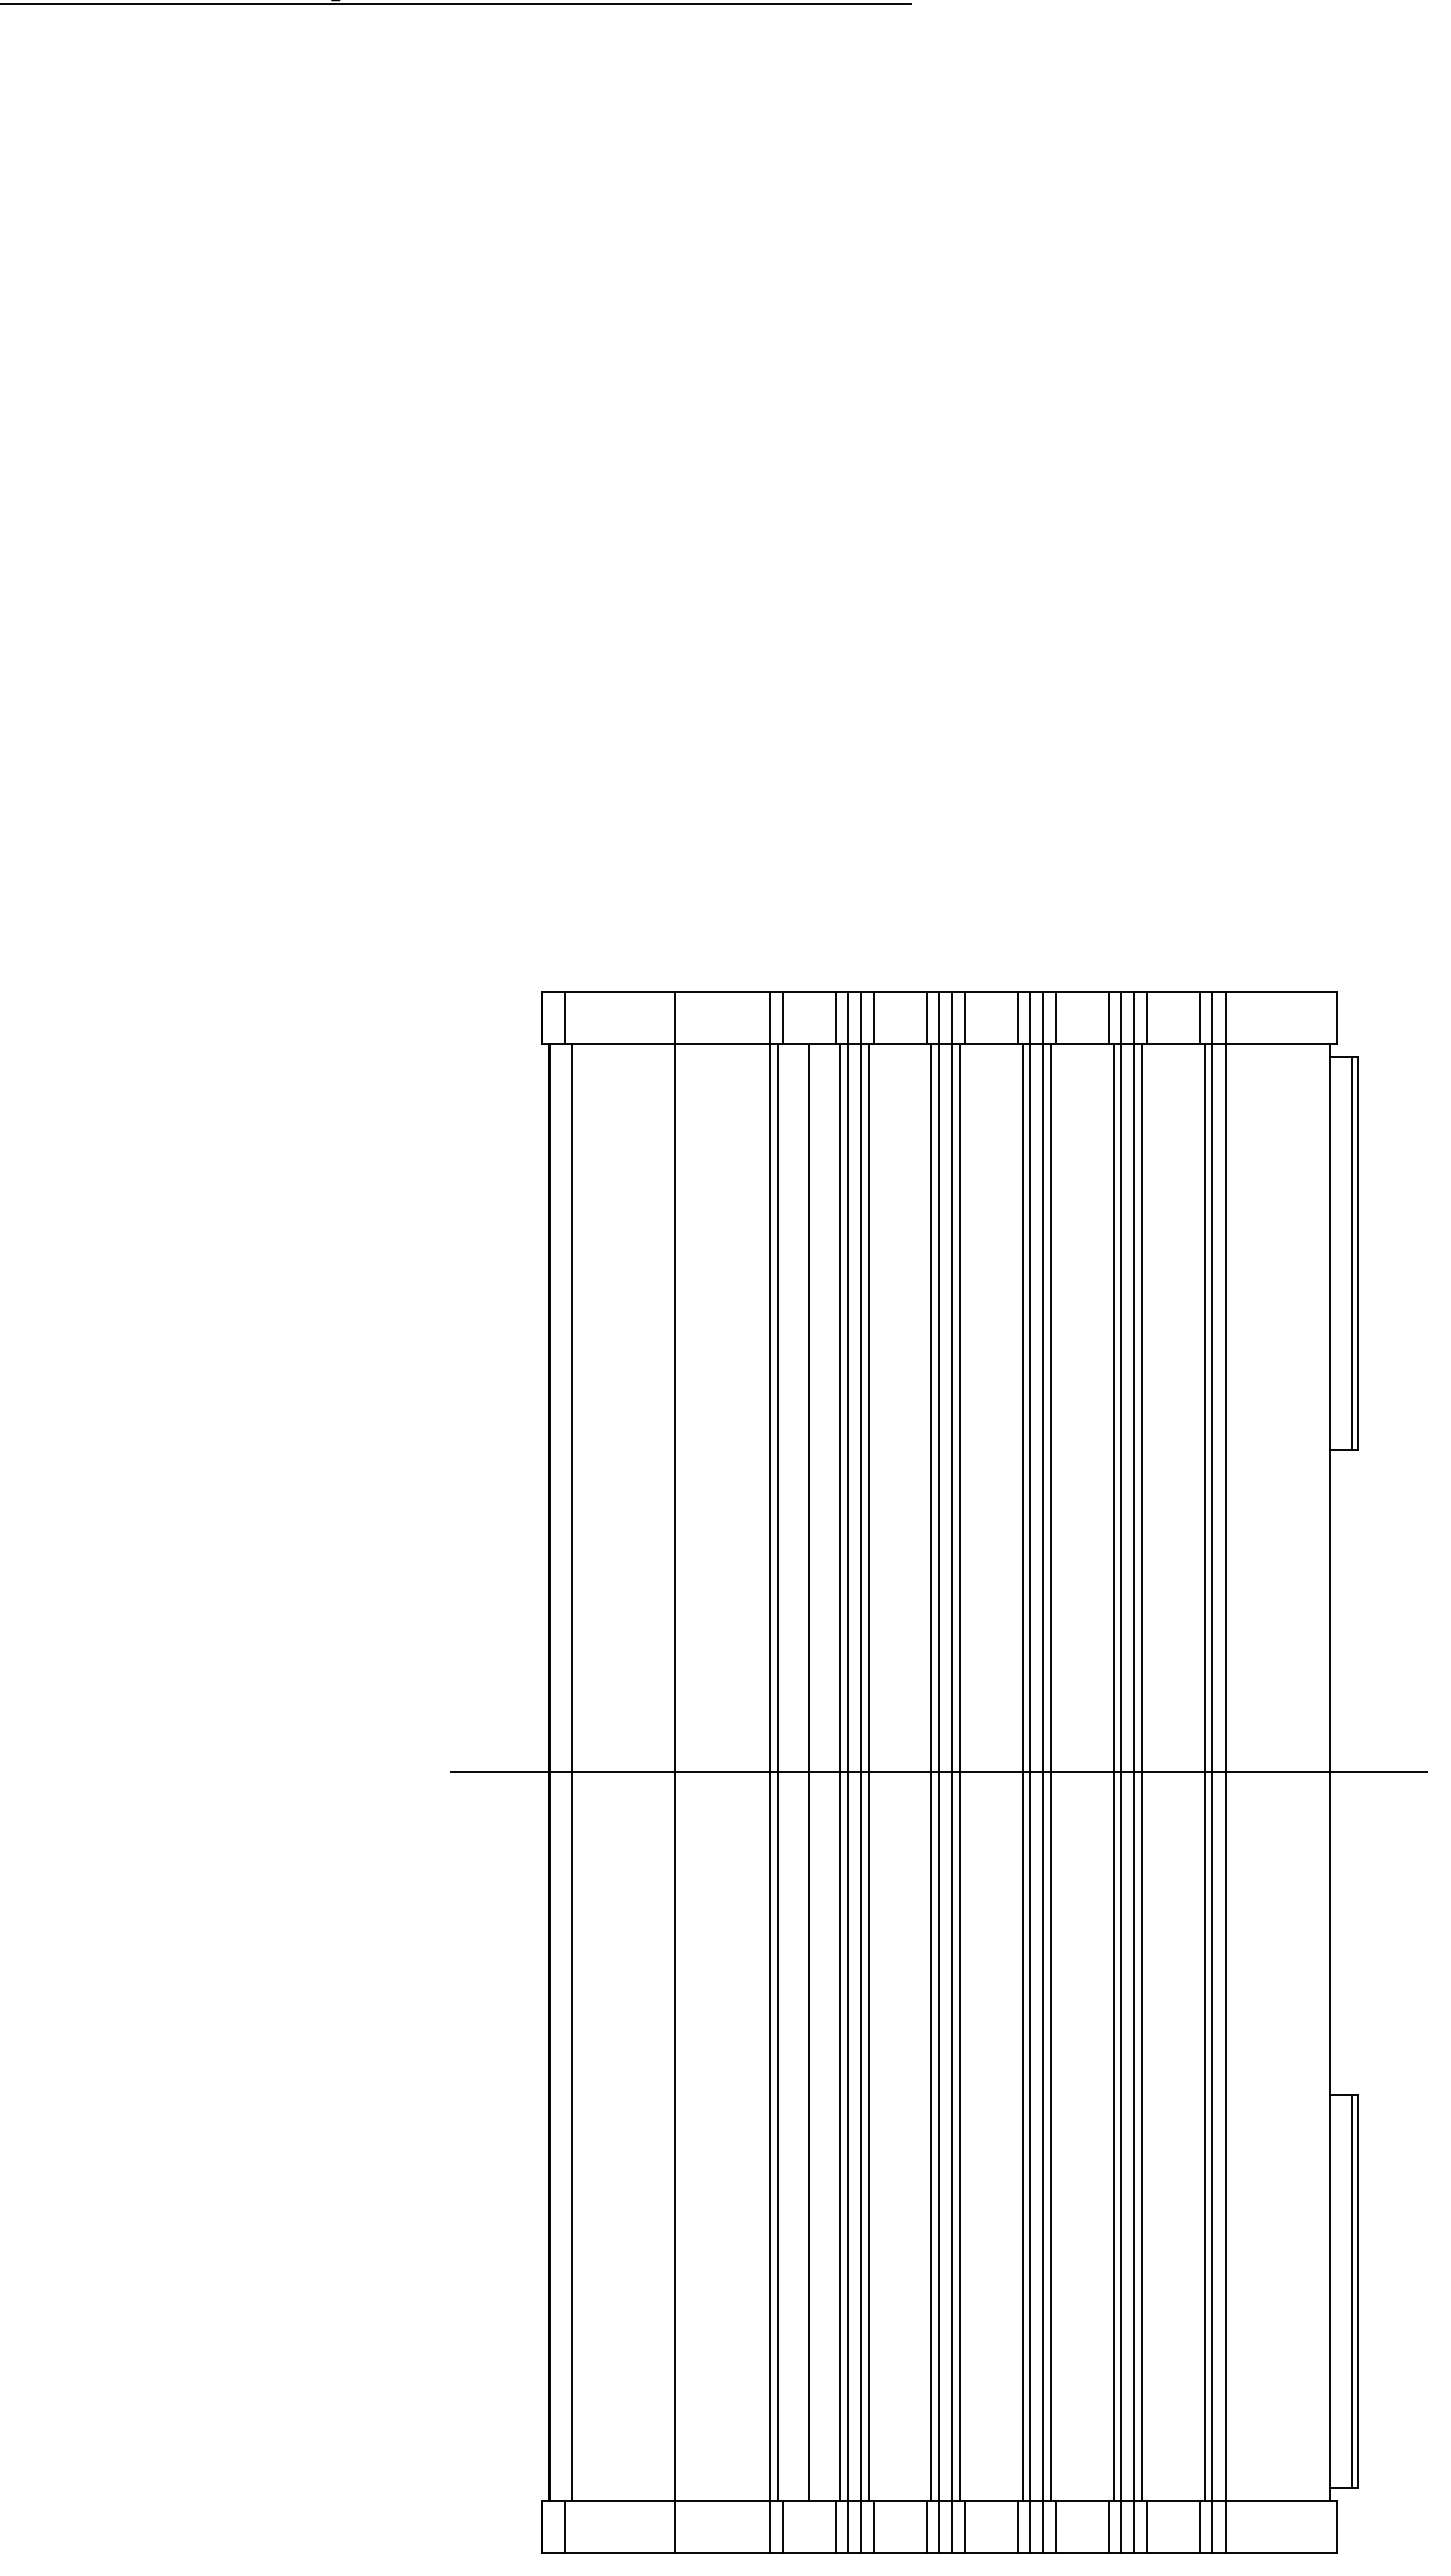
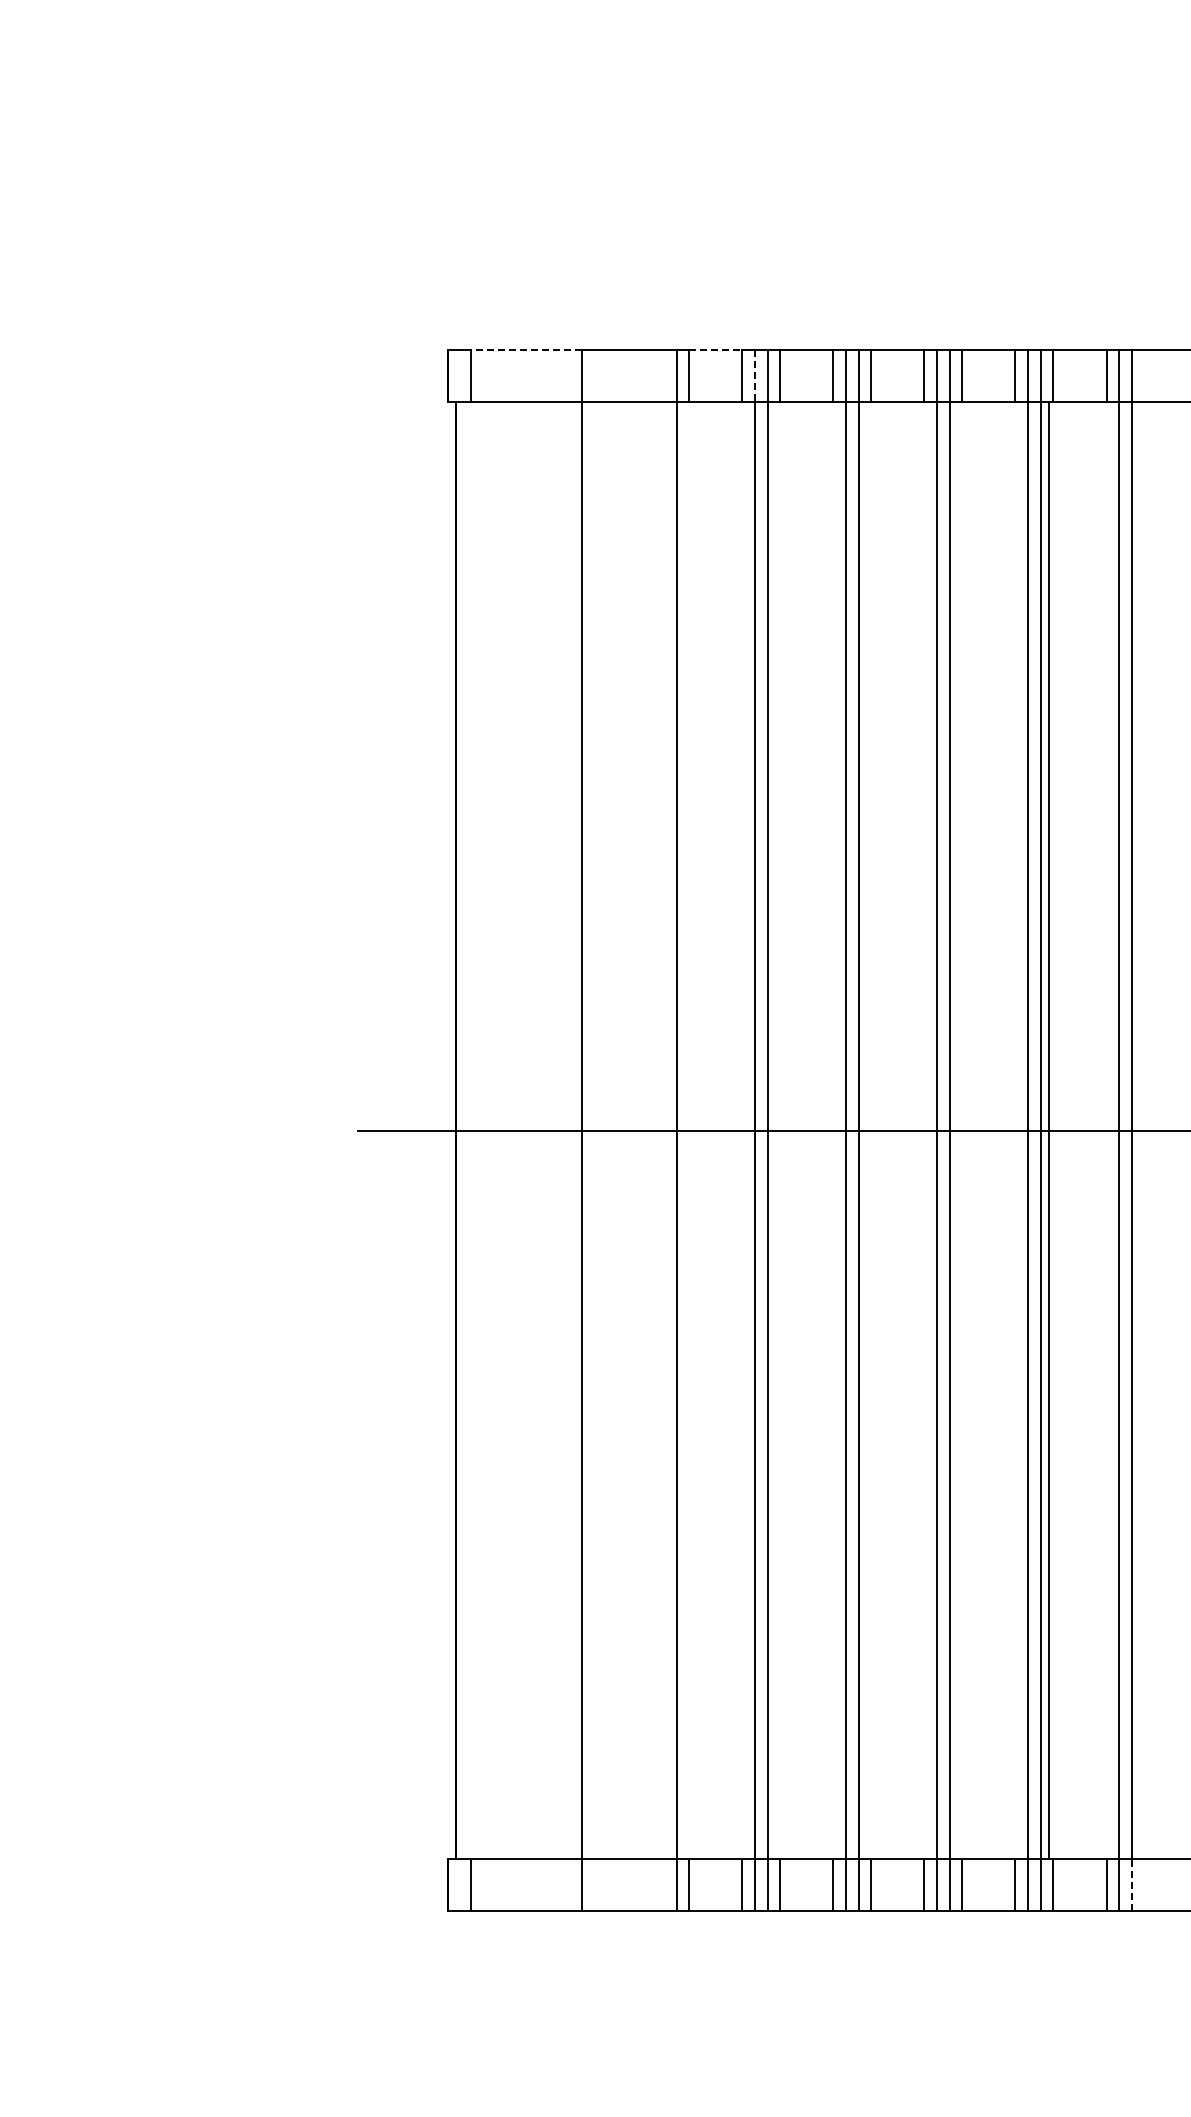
line: (619, 991) -> (526, 350), solid -> dashed
line: (809, 991) -> (716, 350), solid -> dashed
line: (848, 1018) -> (755, 377), solid -> dashed
line: (572, 1771) -> (479, 1130), removed
line: (777, 1771) -> (684, 1130), removed
line: (809, 1771) -> (716, 1130), removed
line: (840, 1771) -> (747, 1130), removed
line: (869, 1771) -> (776, 1130), removed
line: (931, 1771) -> (838, 1130), removed
line: (960, 1771) -> (867, 1130), removed
line: (1022, 1771) -> (929, 1130), removed
line: (1051, 1771) -> (958, 1130), removed
line: (1113, 1771) -> (1020, 1130), removed
line: (1204, 1771) -> (1111, 1130), removed
line: (1225, 2526) -> (1132, 1885), solid -> dashed

